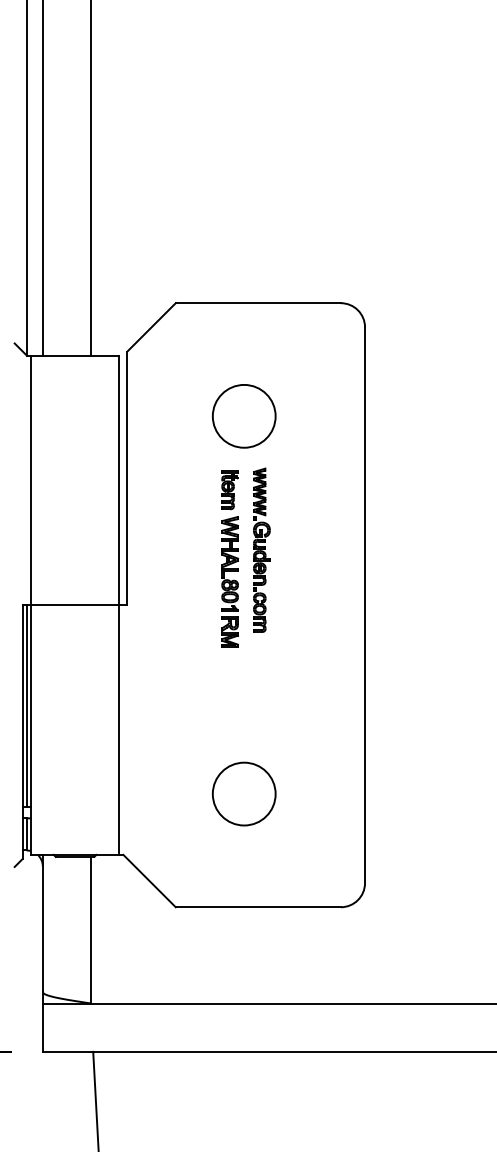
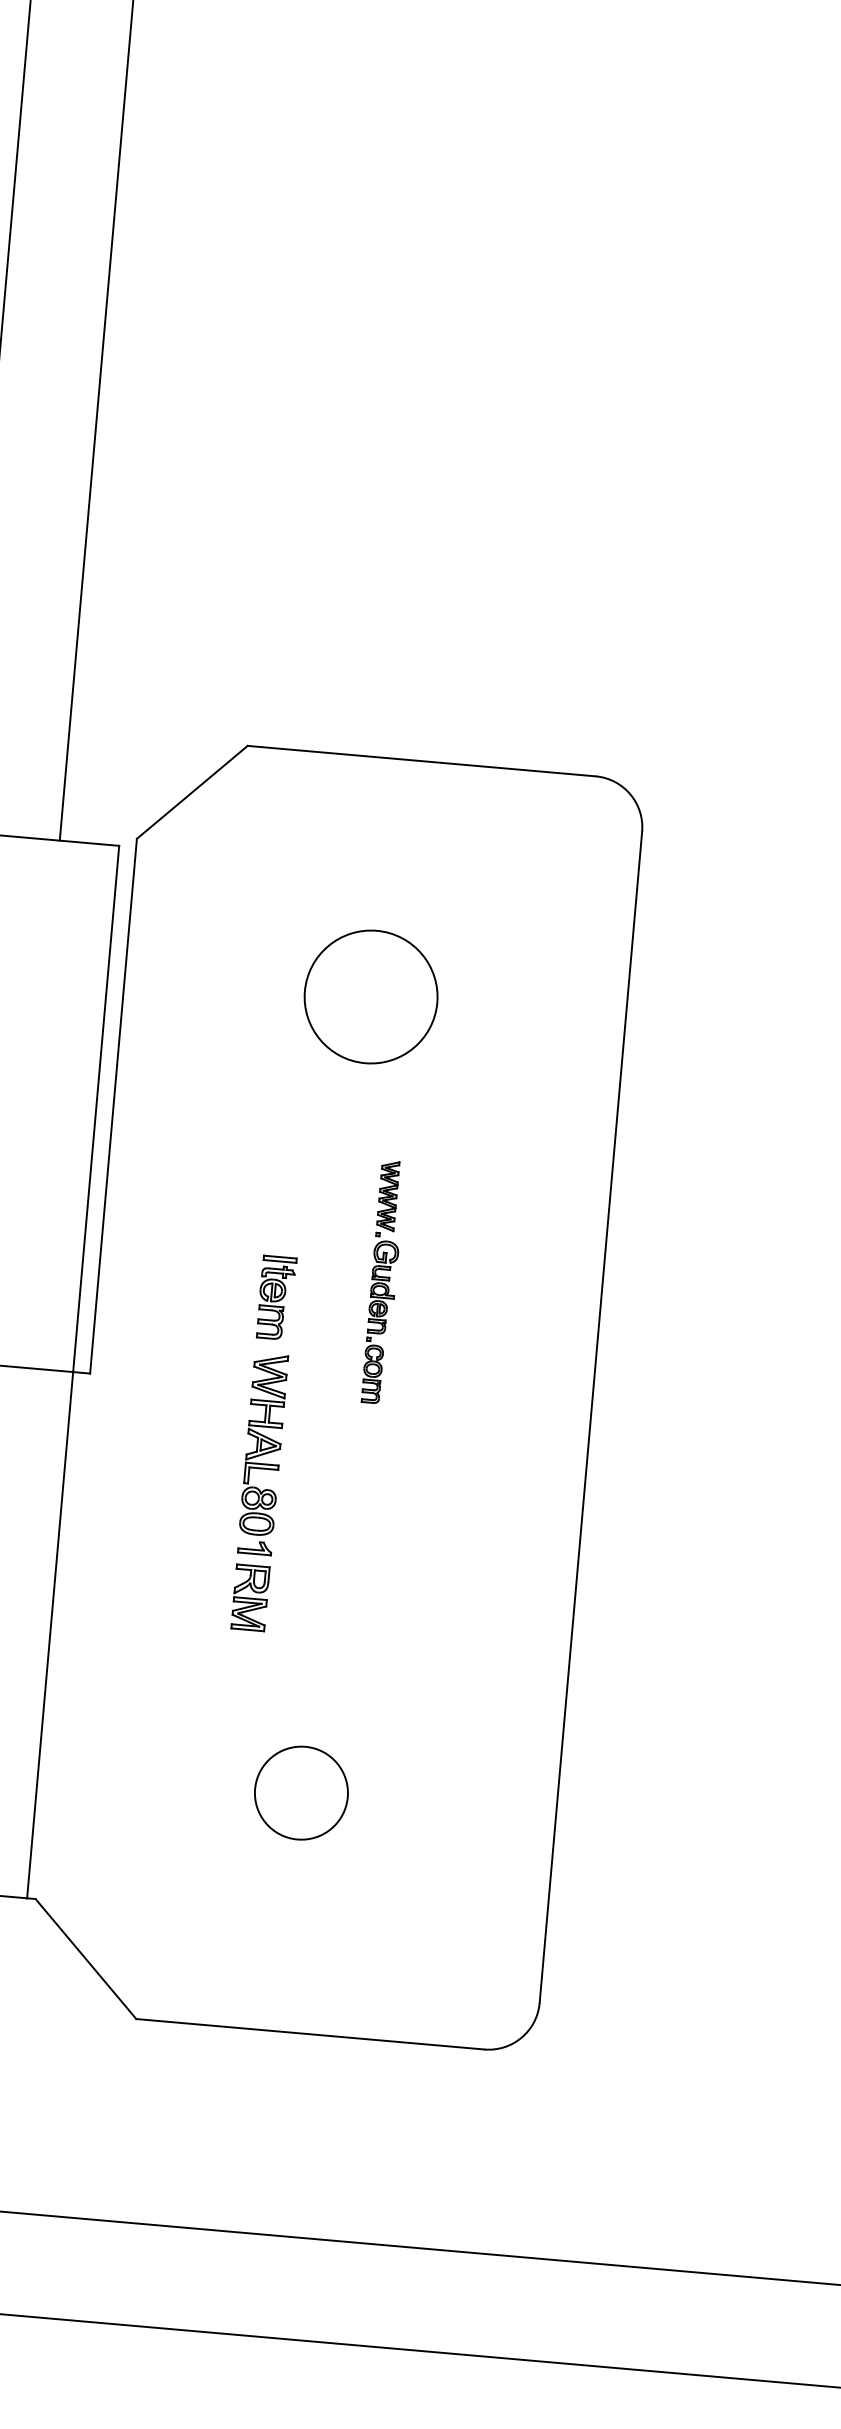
part: (261, 549) -> (382, 1280), size x0.7
part: (229, 558) -> (262, 1442), moved
circle: (243, 793) -> (300, 1791), size x0.7

